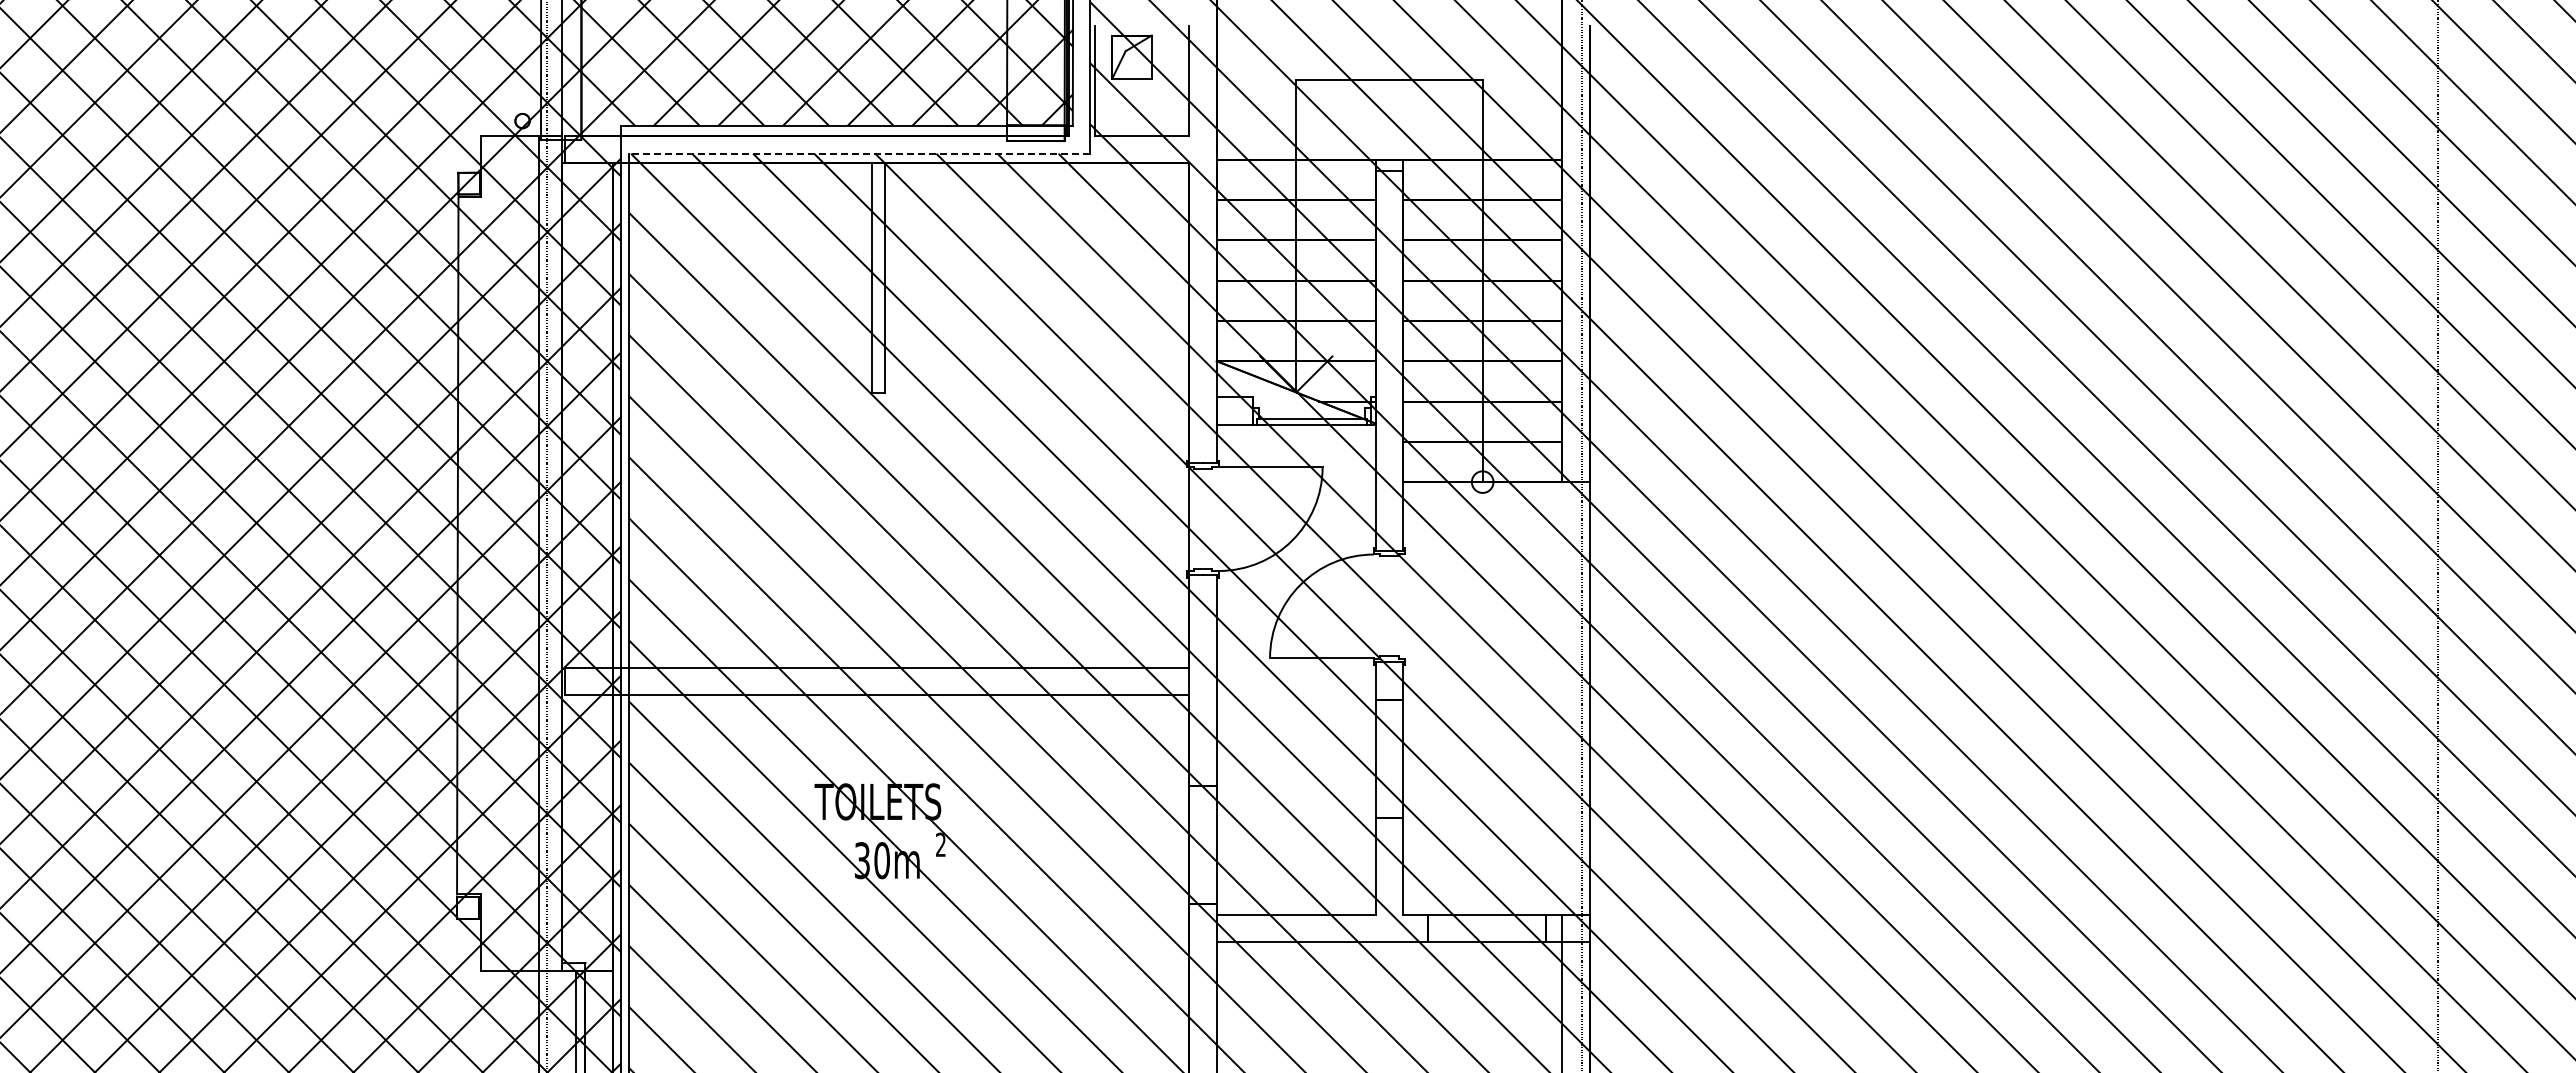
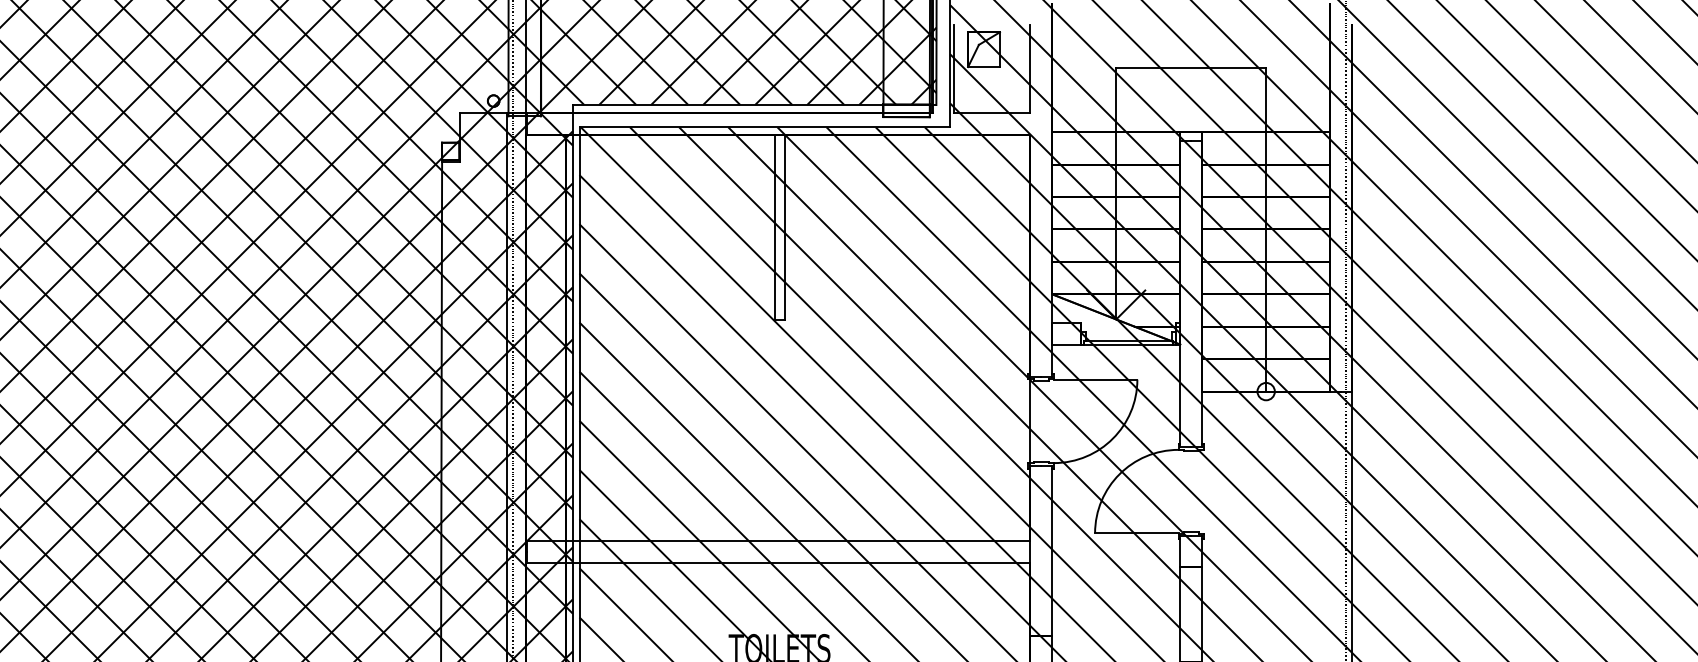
line: (859, 153) -> (764, 127), dashed -> solid

